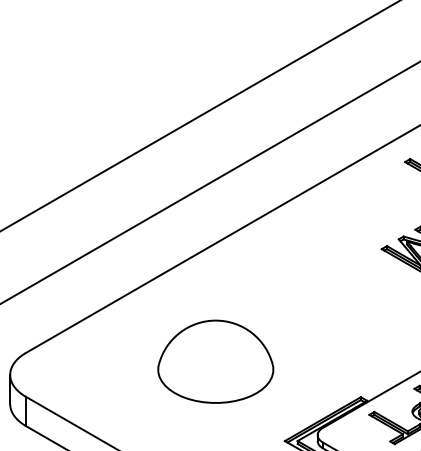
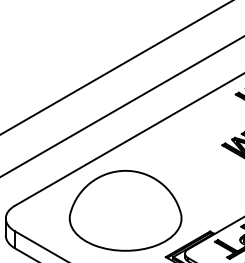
part: (215, 361) -> (125, 210), size x1.67

